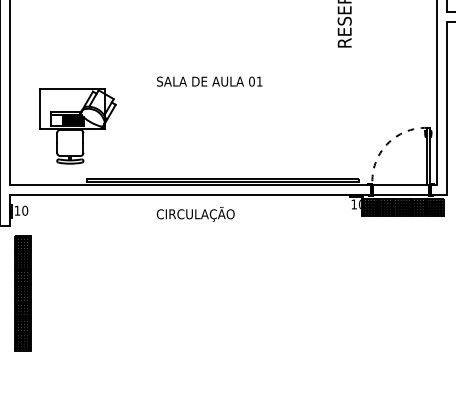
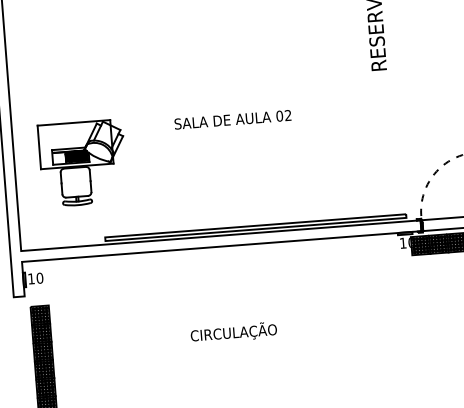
text: (259, 81) -> (288, 115), 01 -> 02
part: (77, 126) -> (82, 163), moved
text: (195, 213) -> (233, 331), moved

